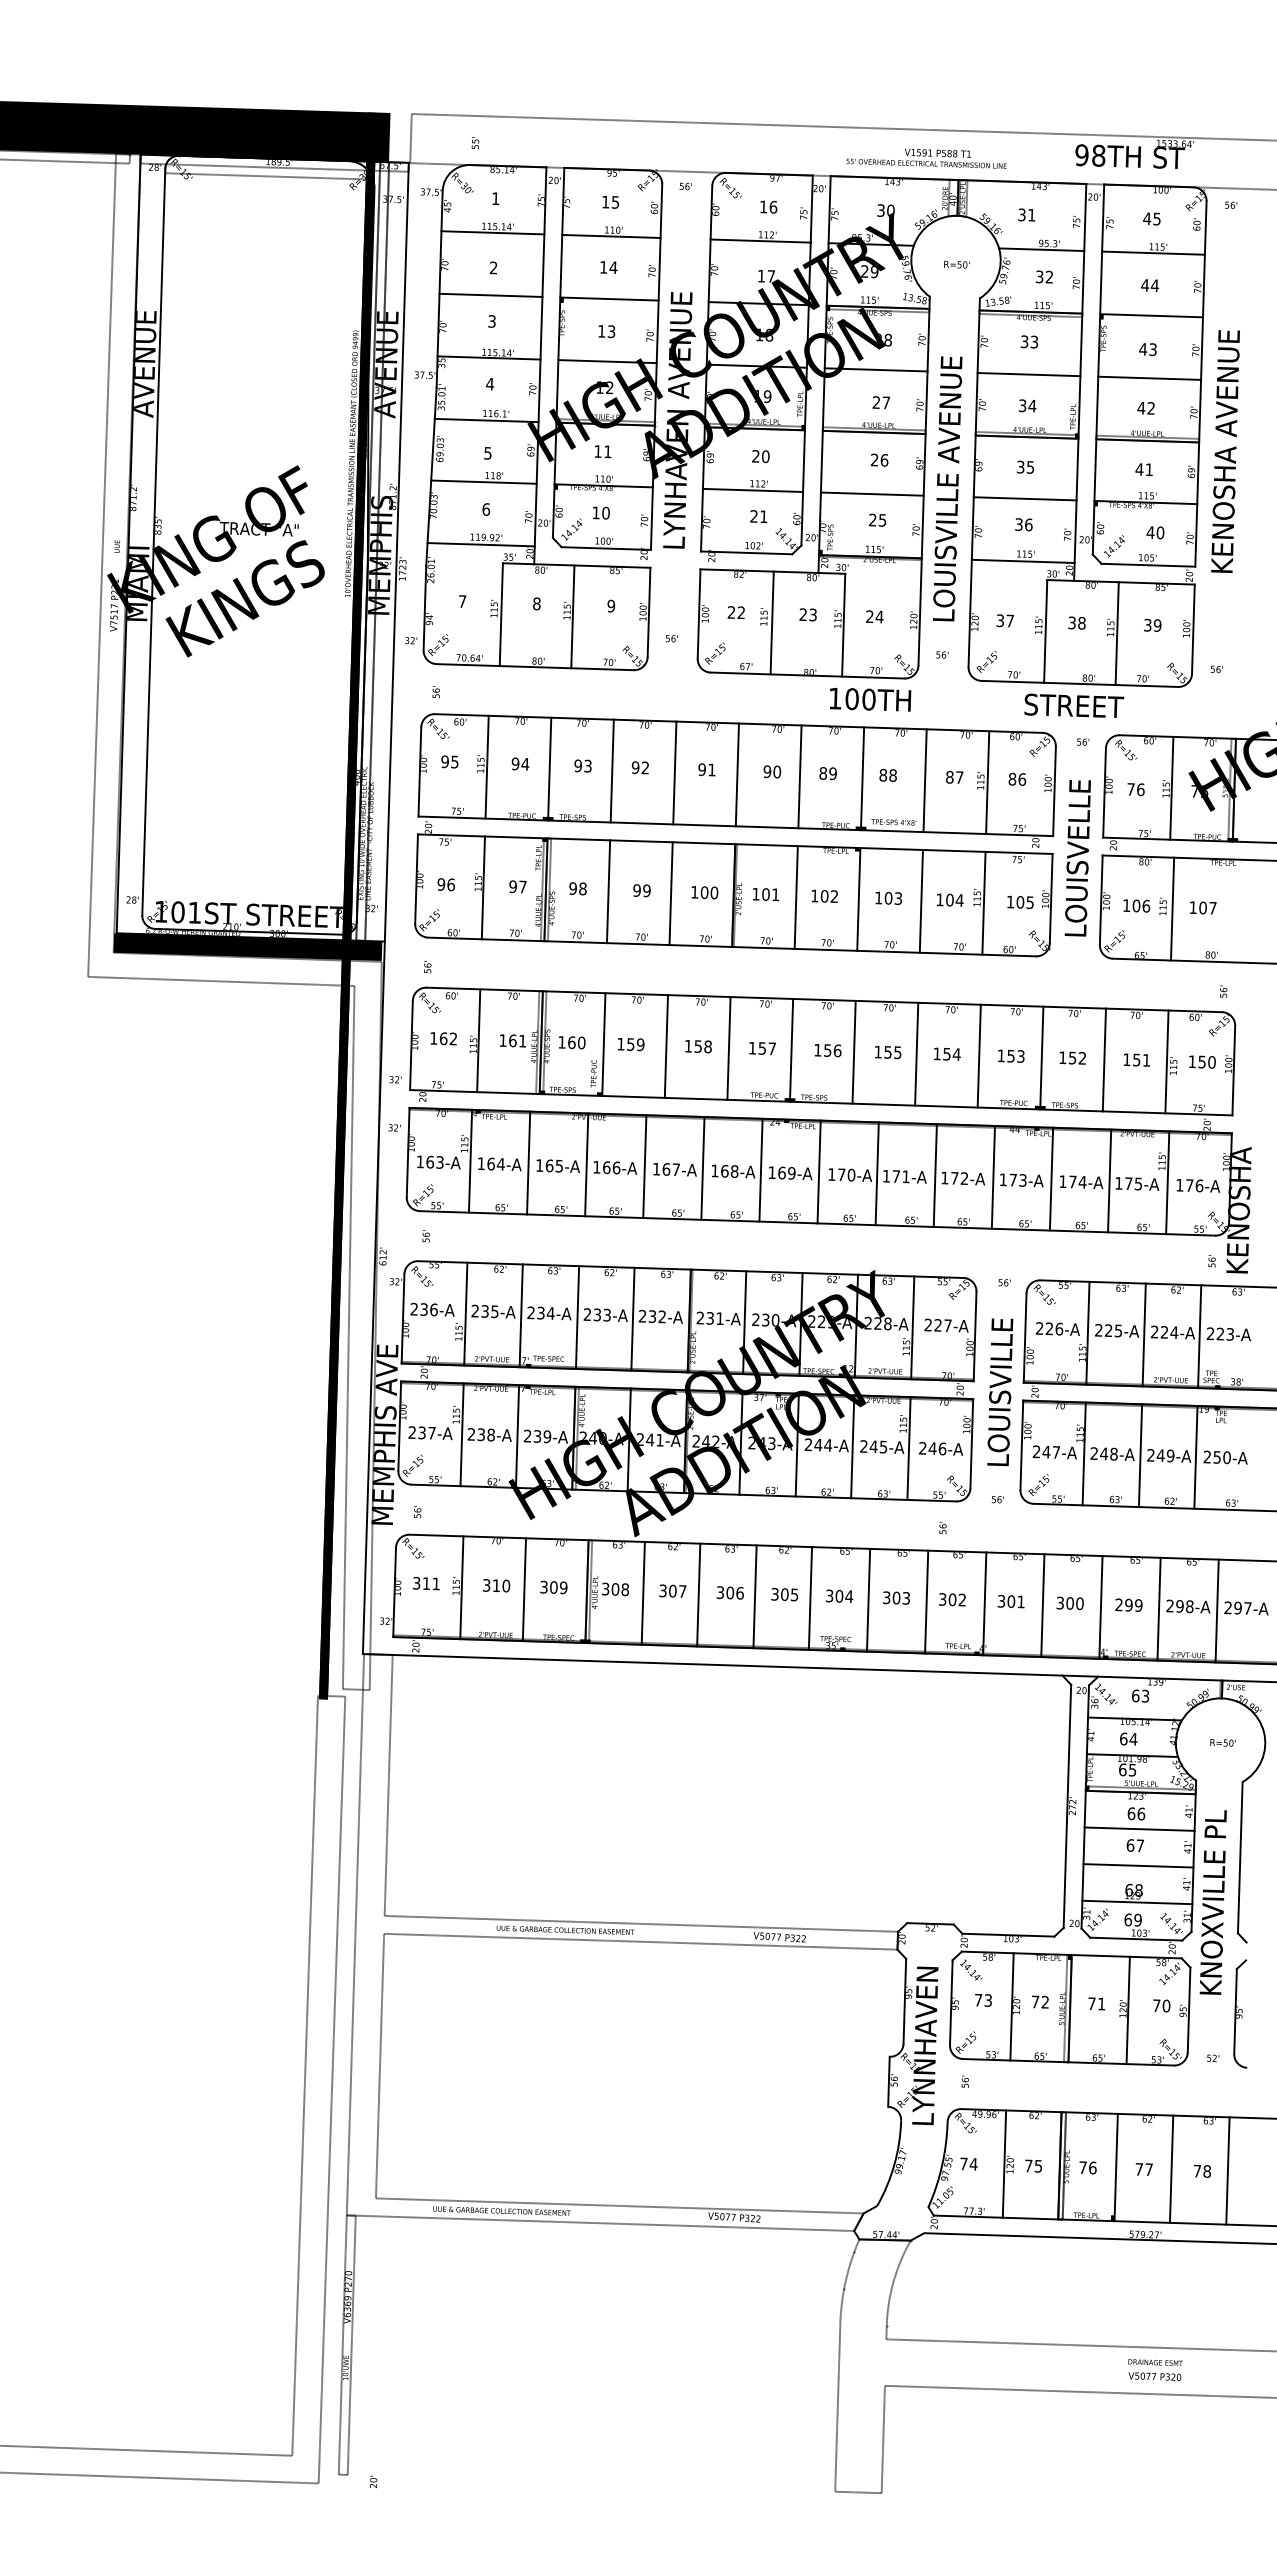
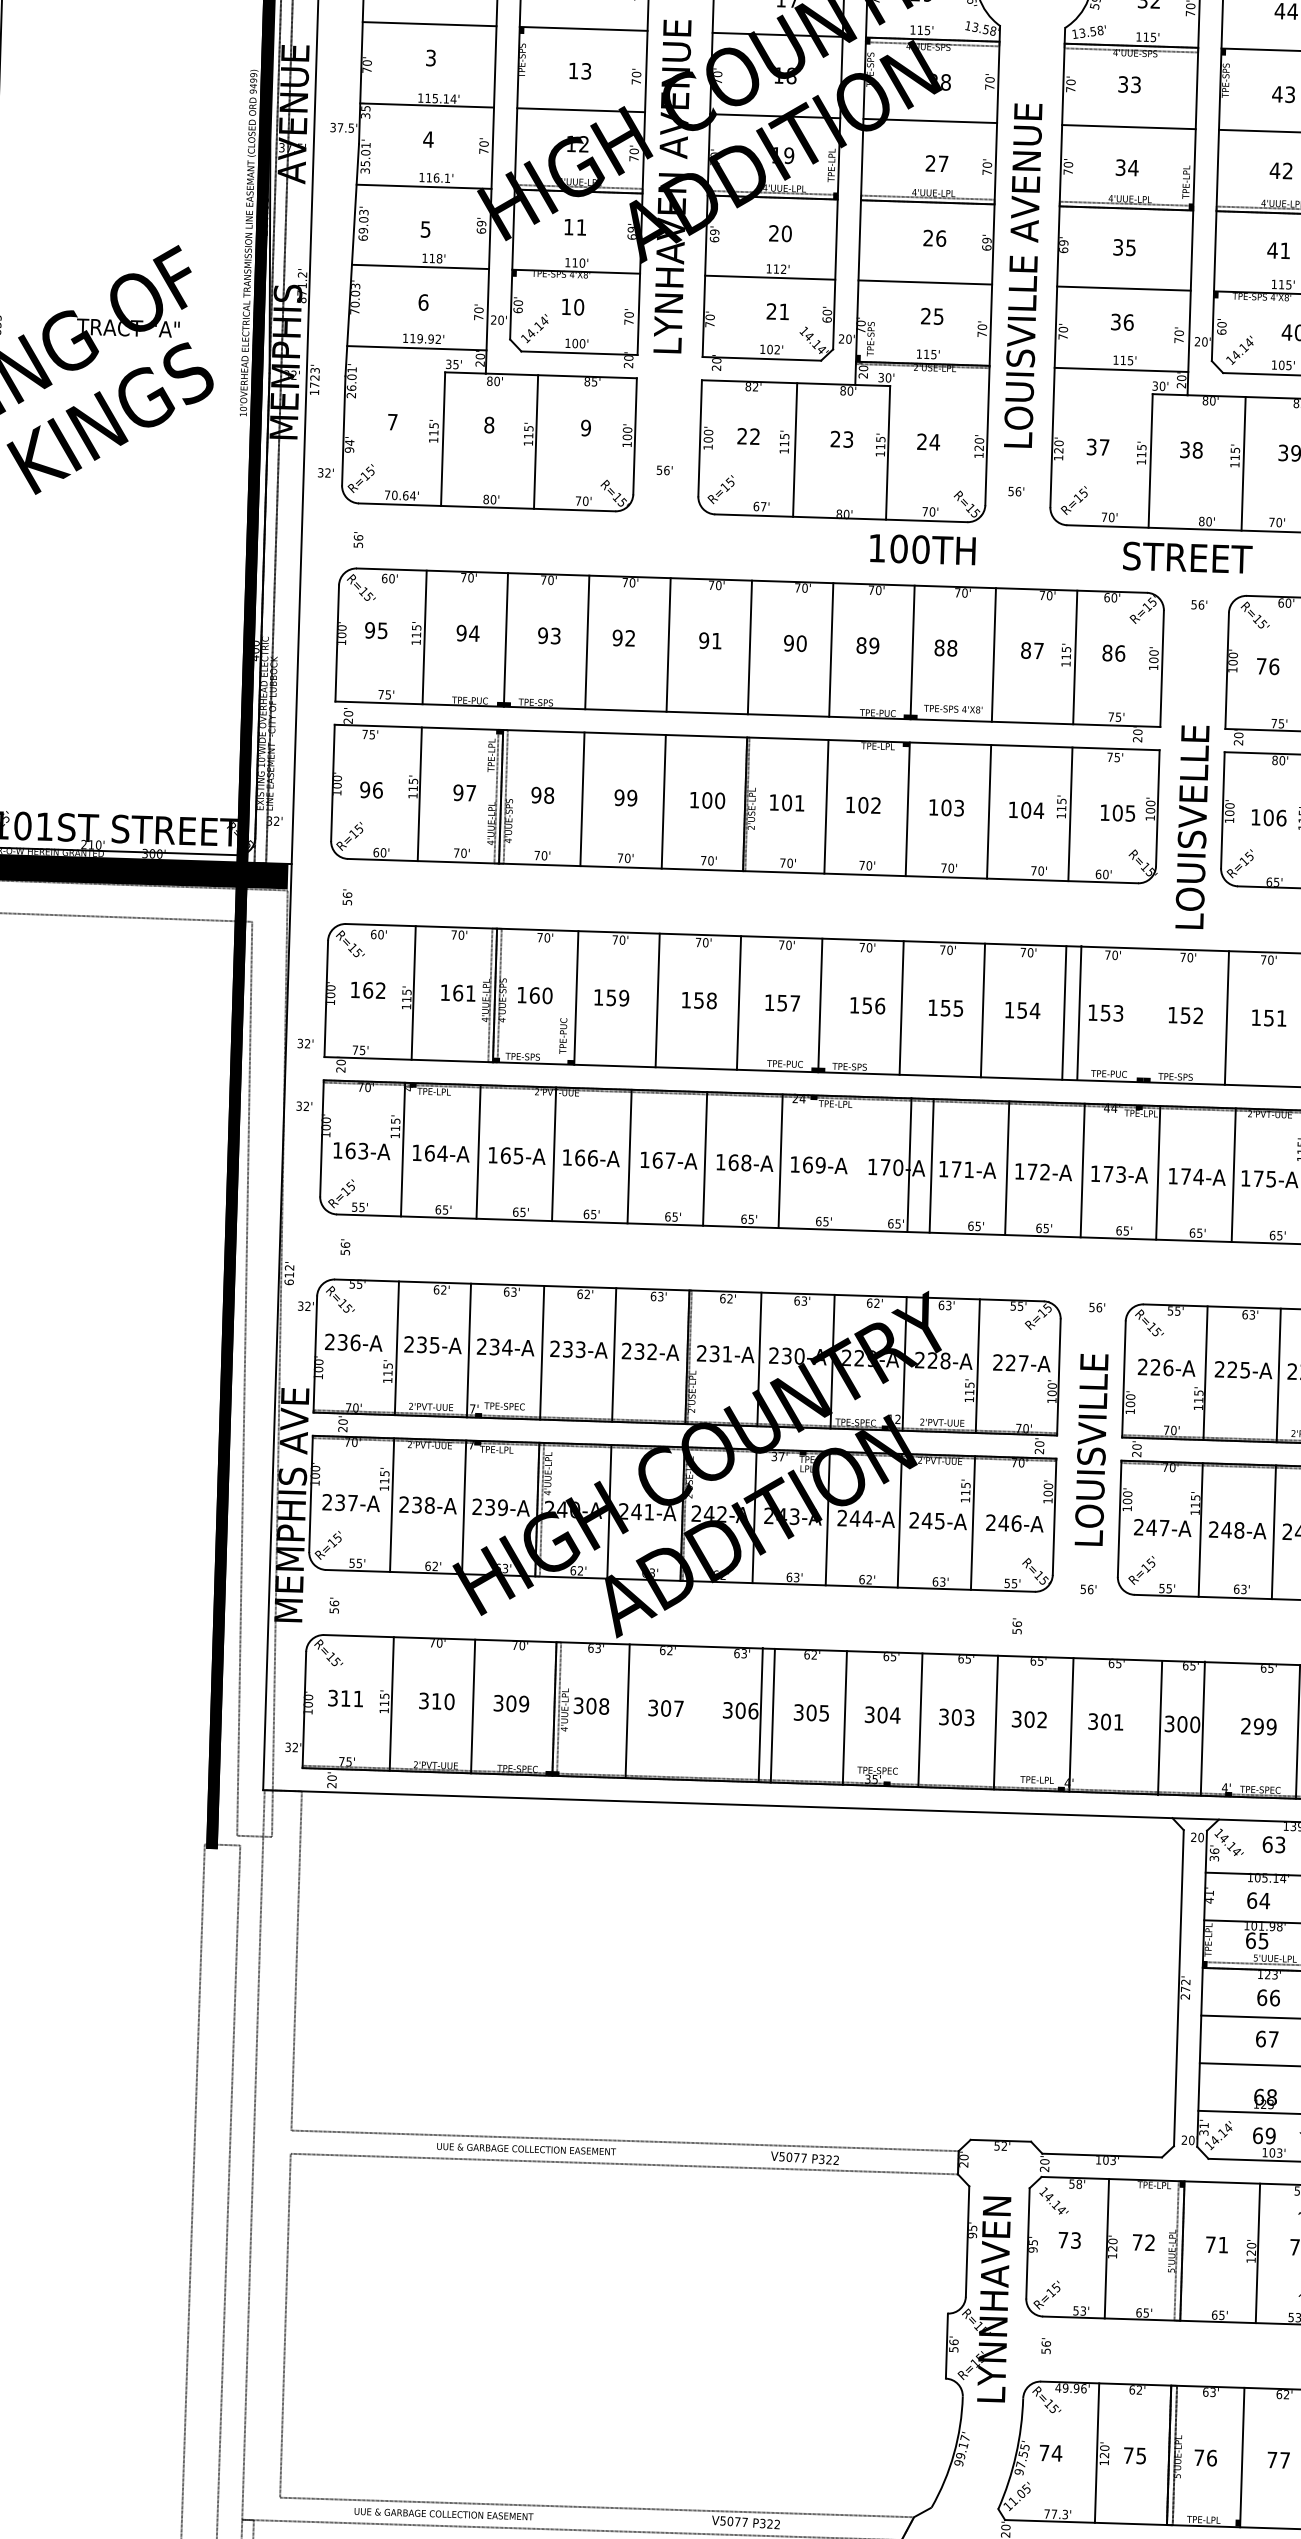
text: (1077, 858) -> (1191, 827), moved
line: (1041, 1057) -> (1078, 1012), moved
line: (818, 1171) -> (908, 1164), moved
line: (698, 1594) -> (760, 1714), moved
line: (1042, 1605) -> (1202, 1728), moved
line: (1100, 1607) -> (1159, 1728), moved

